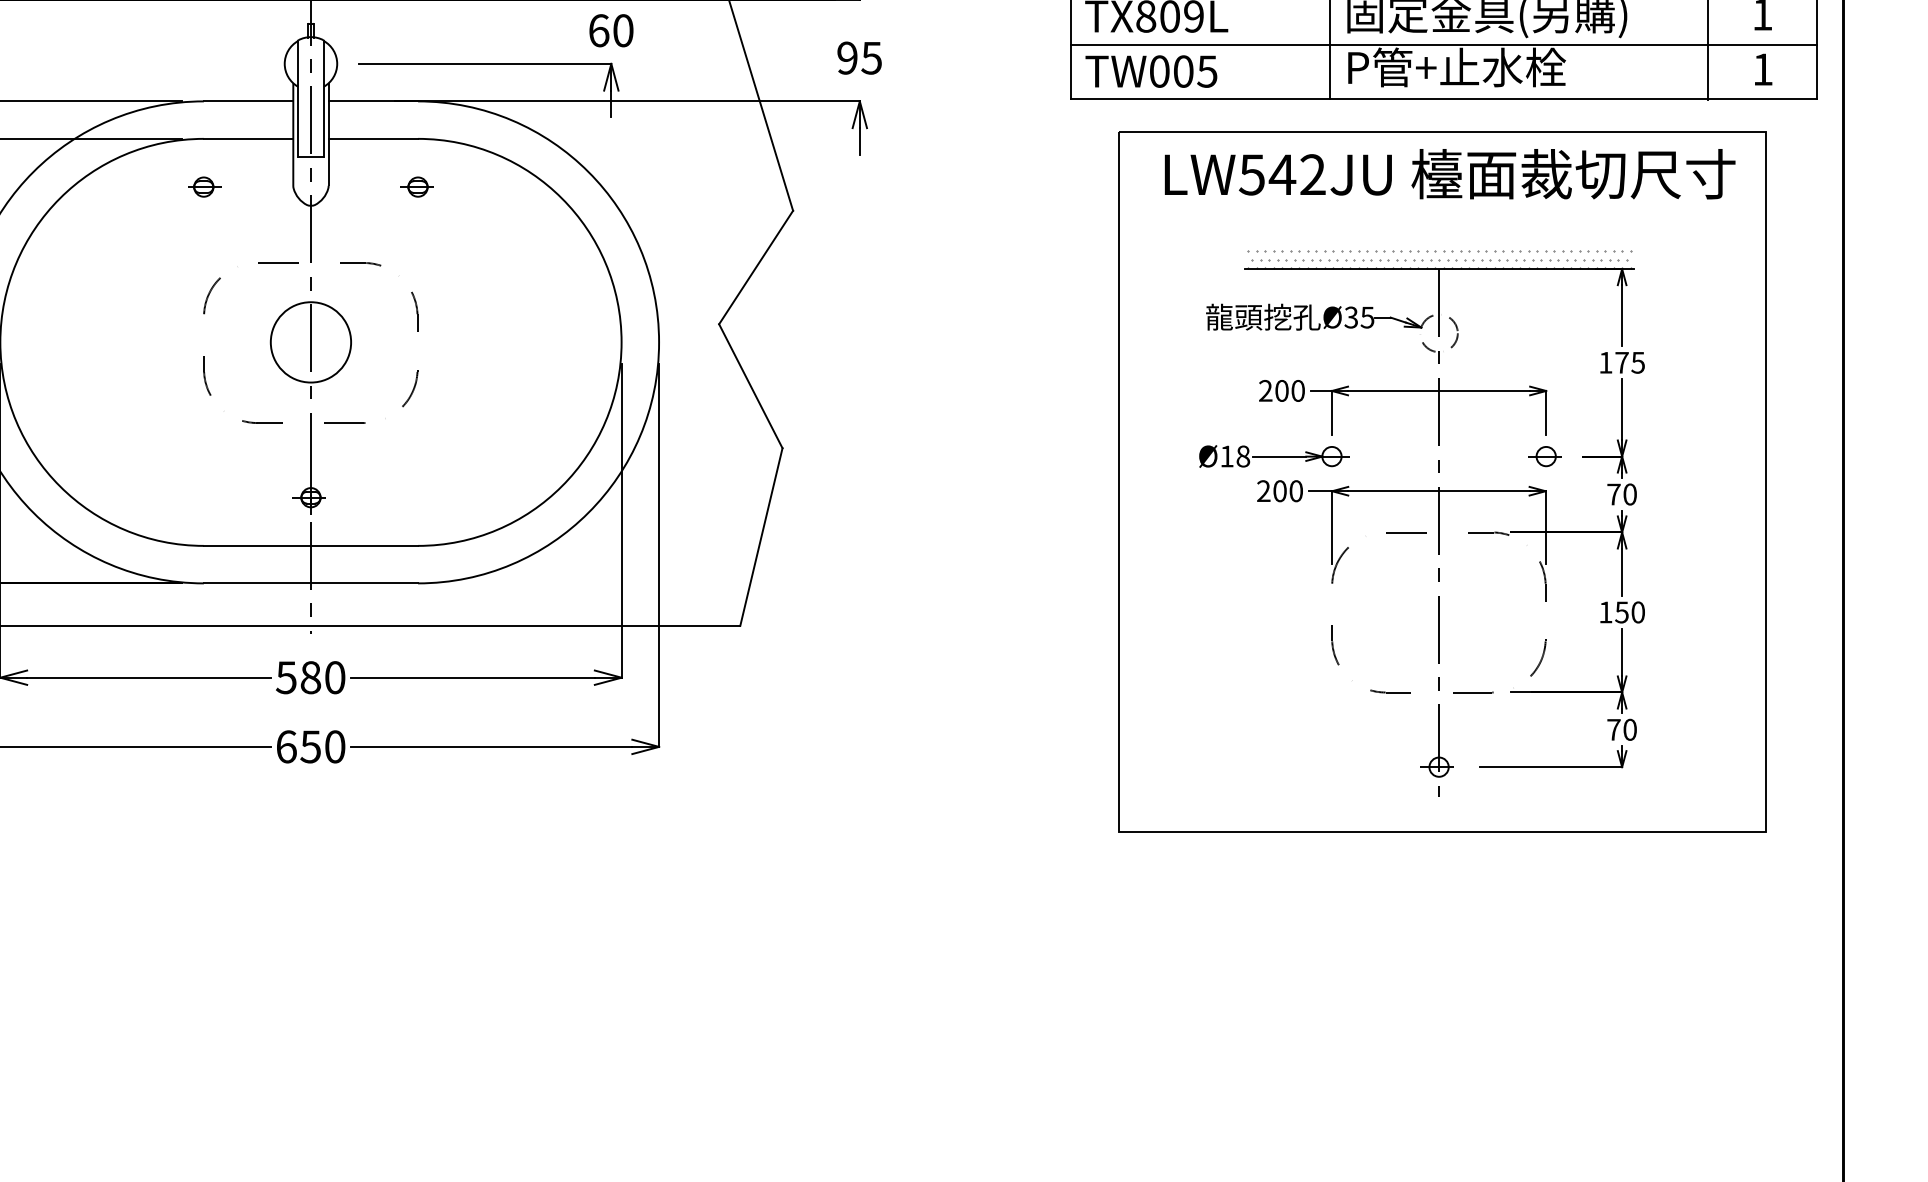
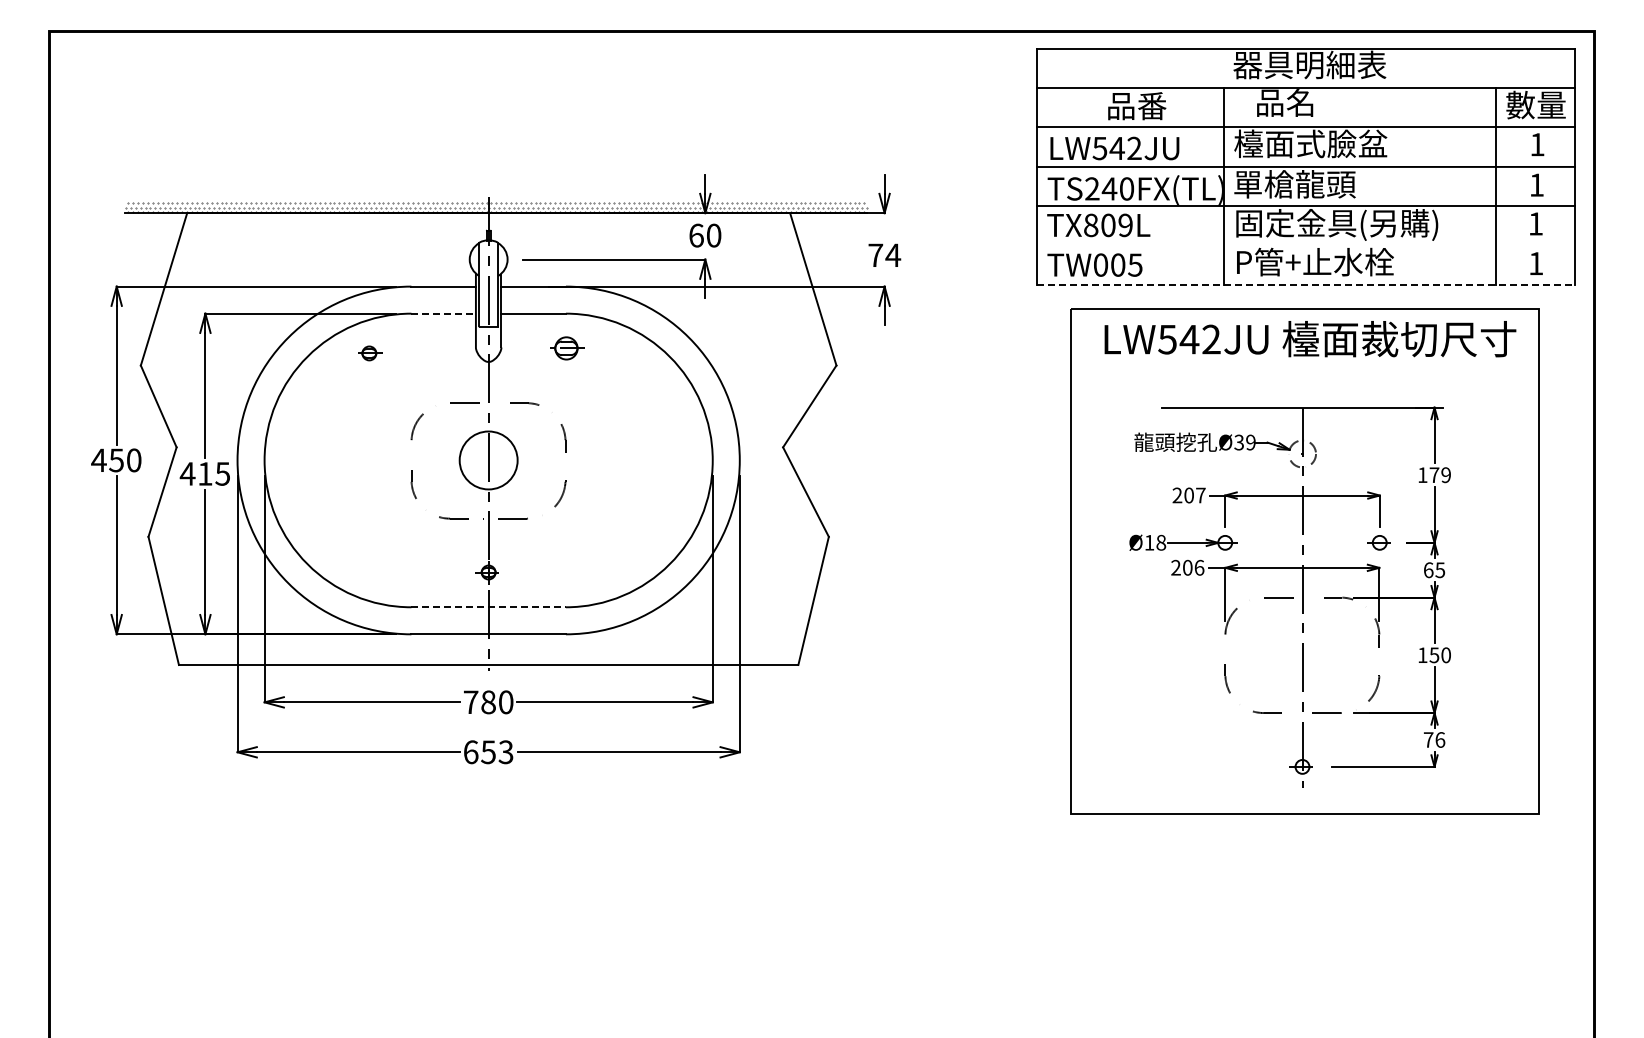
line: (1444, 44) -> (1306, 245), removed
text: (859, 58) -> (884, 255), 95 -> 74
line: (1444, 99) -> (1306, 285), solid -> dashed
line: (249, 138) -> (444, 313), solid -> dashed
part: (205, 187) -> (370, 353), moved
part: (416, 187) -> (564, 348), size x1.6
hatch: (1439, 259) -> (1302, 400), removed
text: (1367, 317) -> (1250, 442), 35 -> 39
text: (1637, 361) -> (1445, 474), 175 -> 179
text: (1297, 390) -> (1200, 495), 200 -> 207
text: (1296, 490) -> (1199, 567), 200 -> 206
text: (1622, 494) -> (1434, 570), 70 -> 65
line: (312, 546) -> (489, 607), solid -> dashed
text: (285, 677) -> (470, 702), 580 -> 780
text: (1630, 729) -> (1440, 739), 70 -> 76
text: (334, 747) -> (505, 752), 650 -> 653

